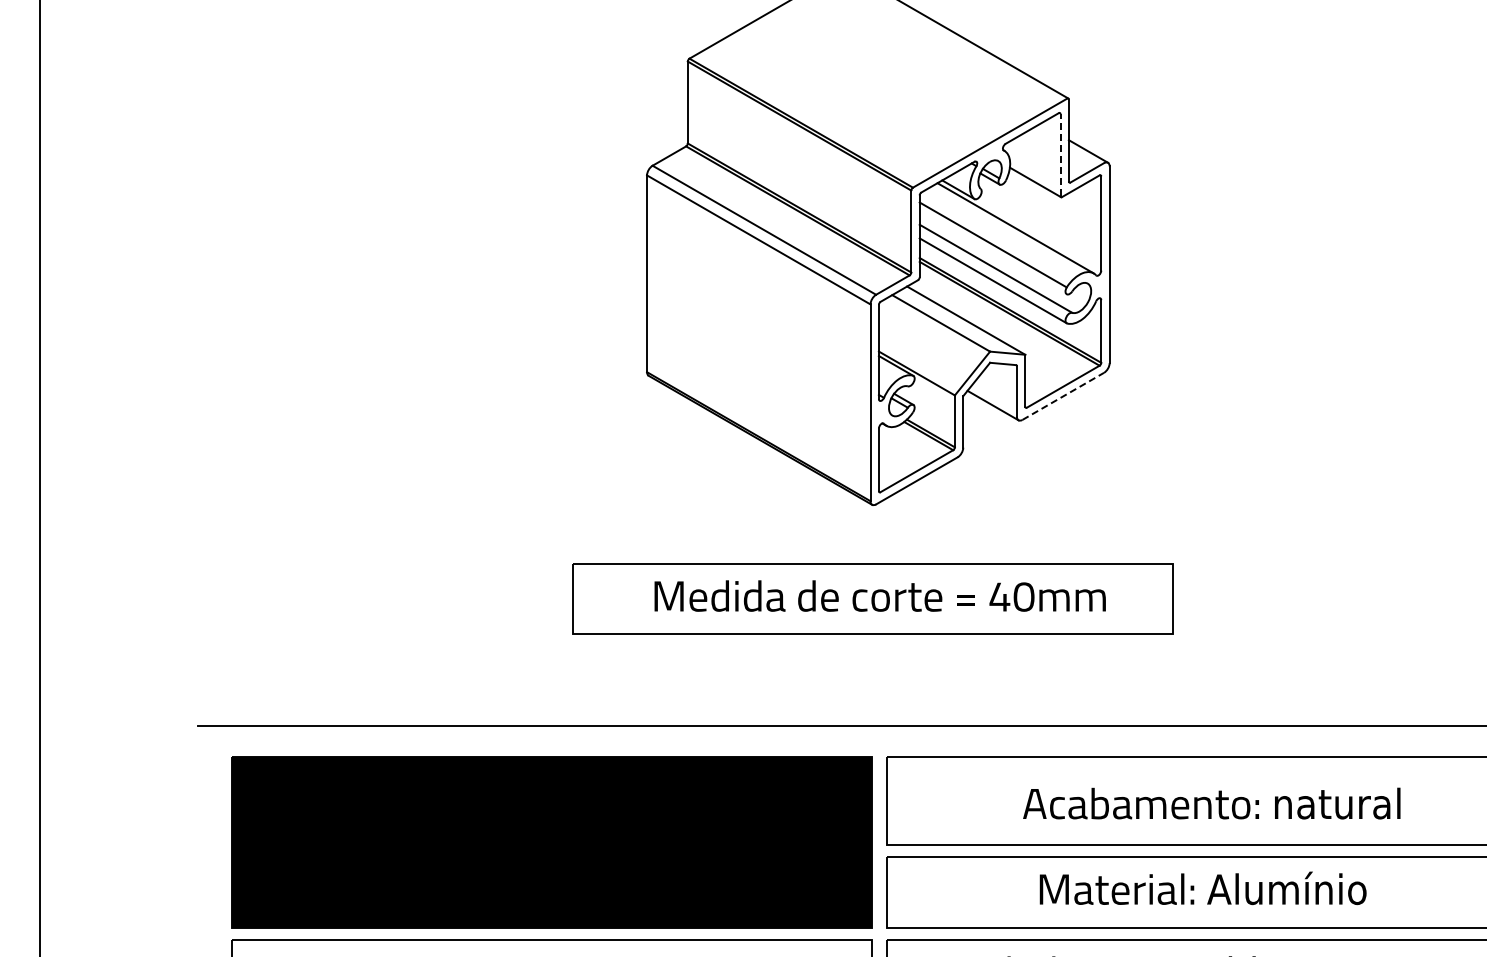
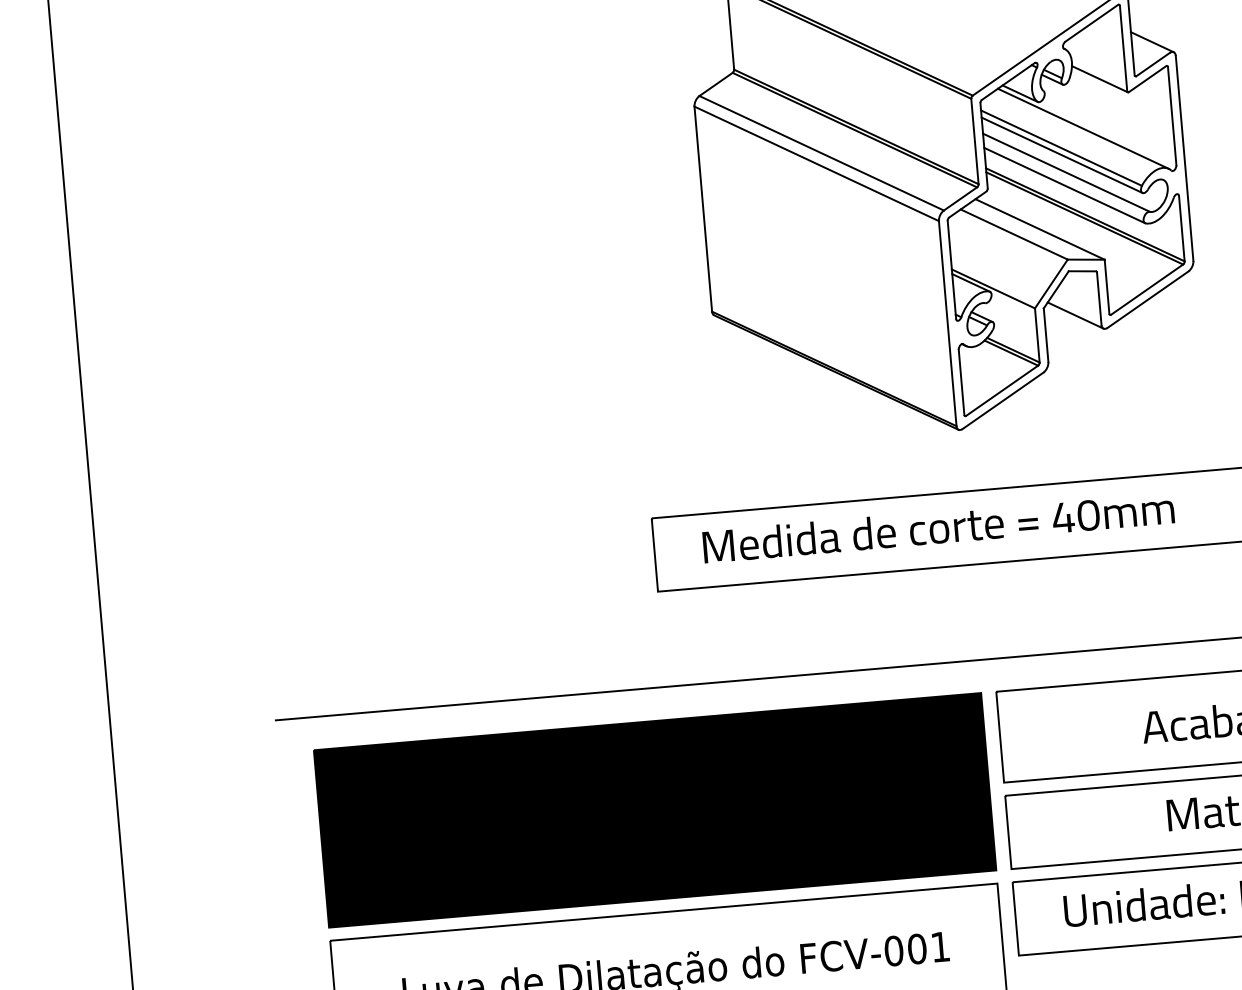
line: (1060, 155) -> (1123, 48), dashed -> solid
line: (992, 251) -> (1061, 155), added
line: (1063, 396) -> (1148, 299), dashed -> solid
text: (879, 595) -> (937, 526), moved

